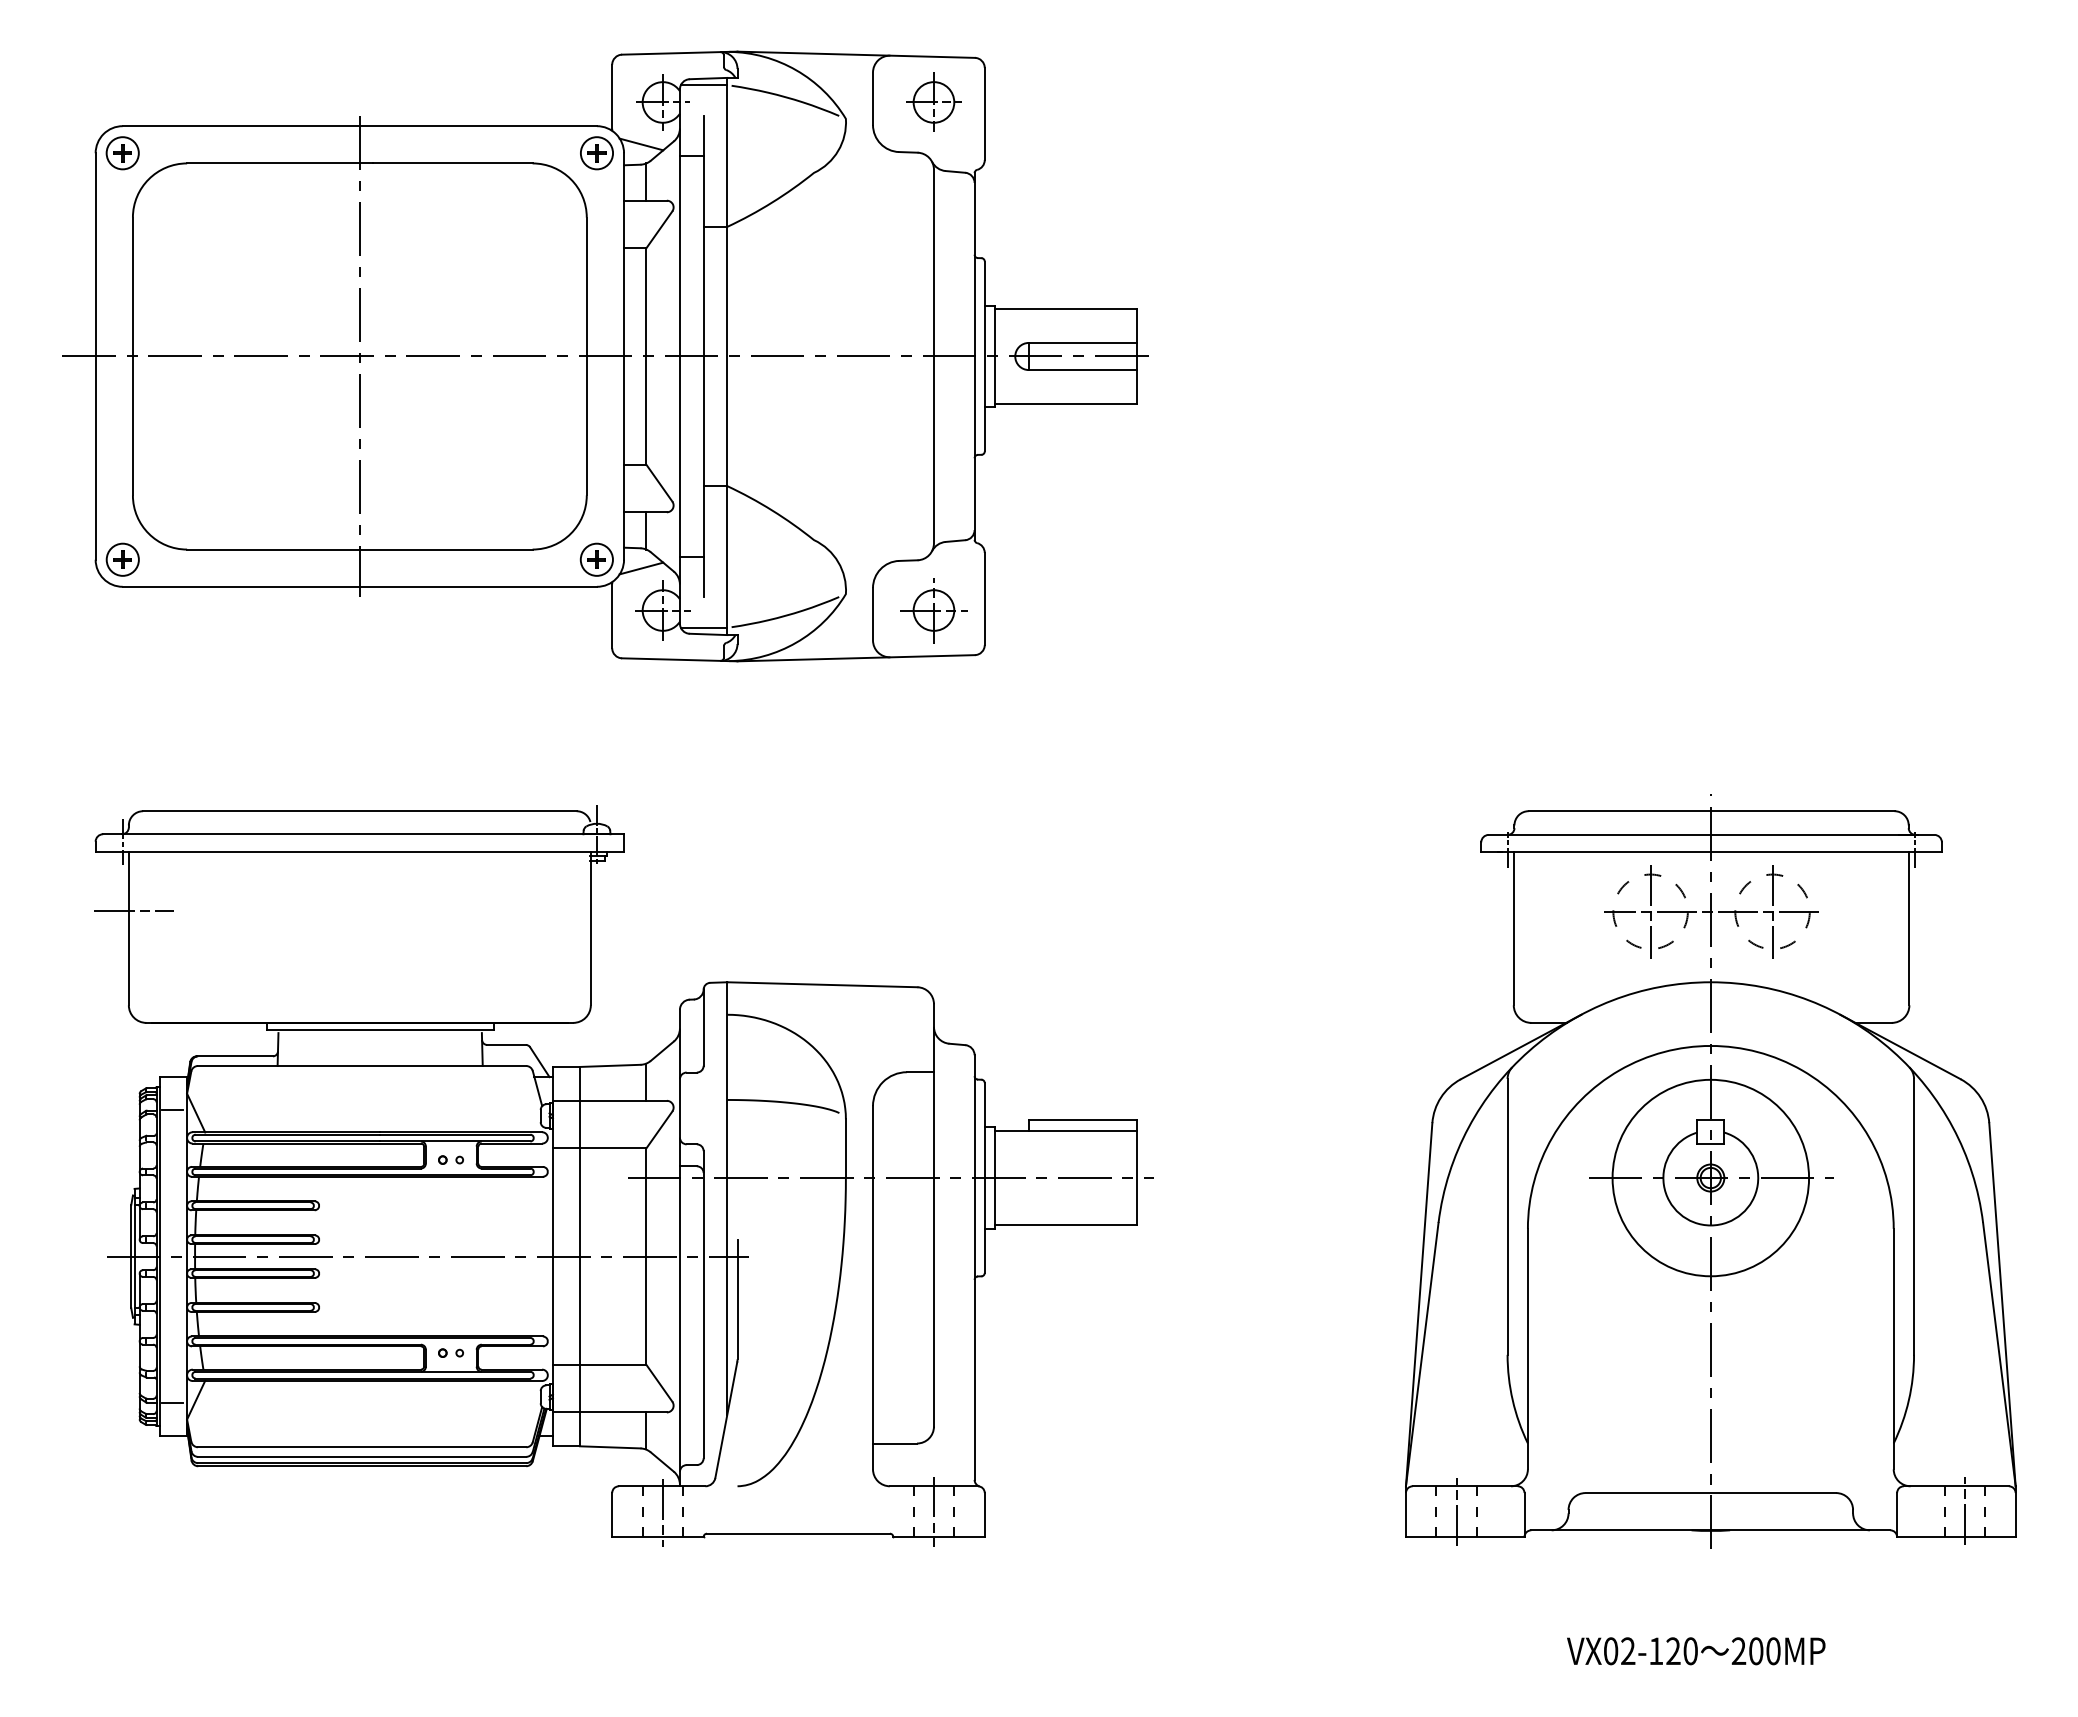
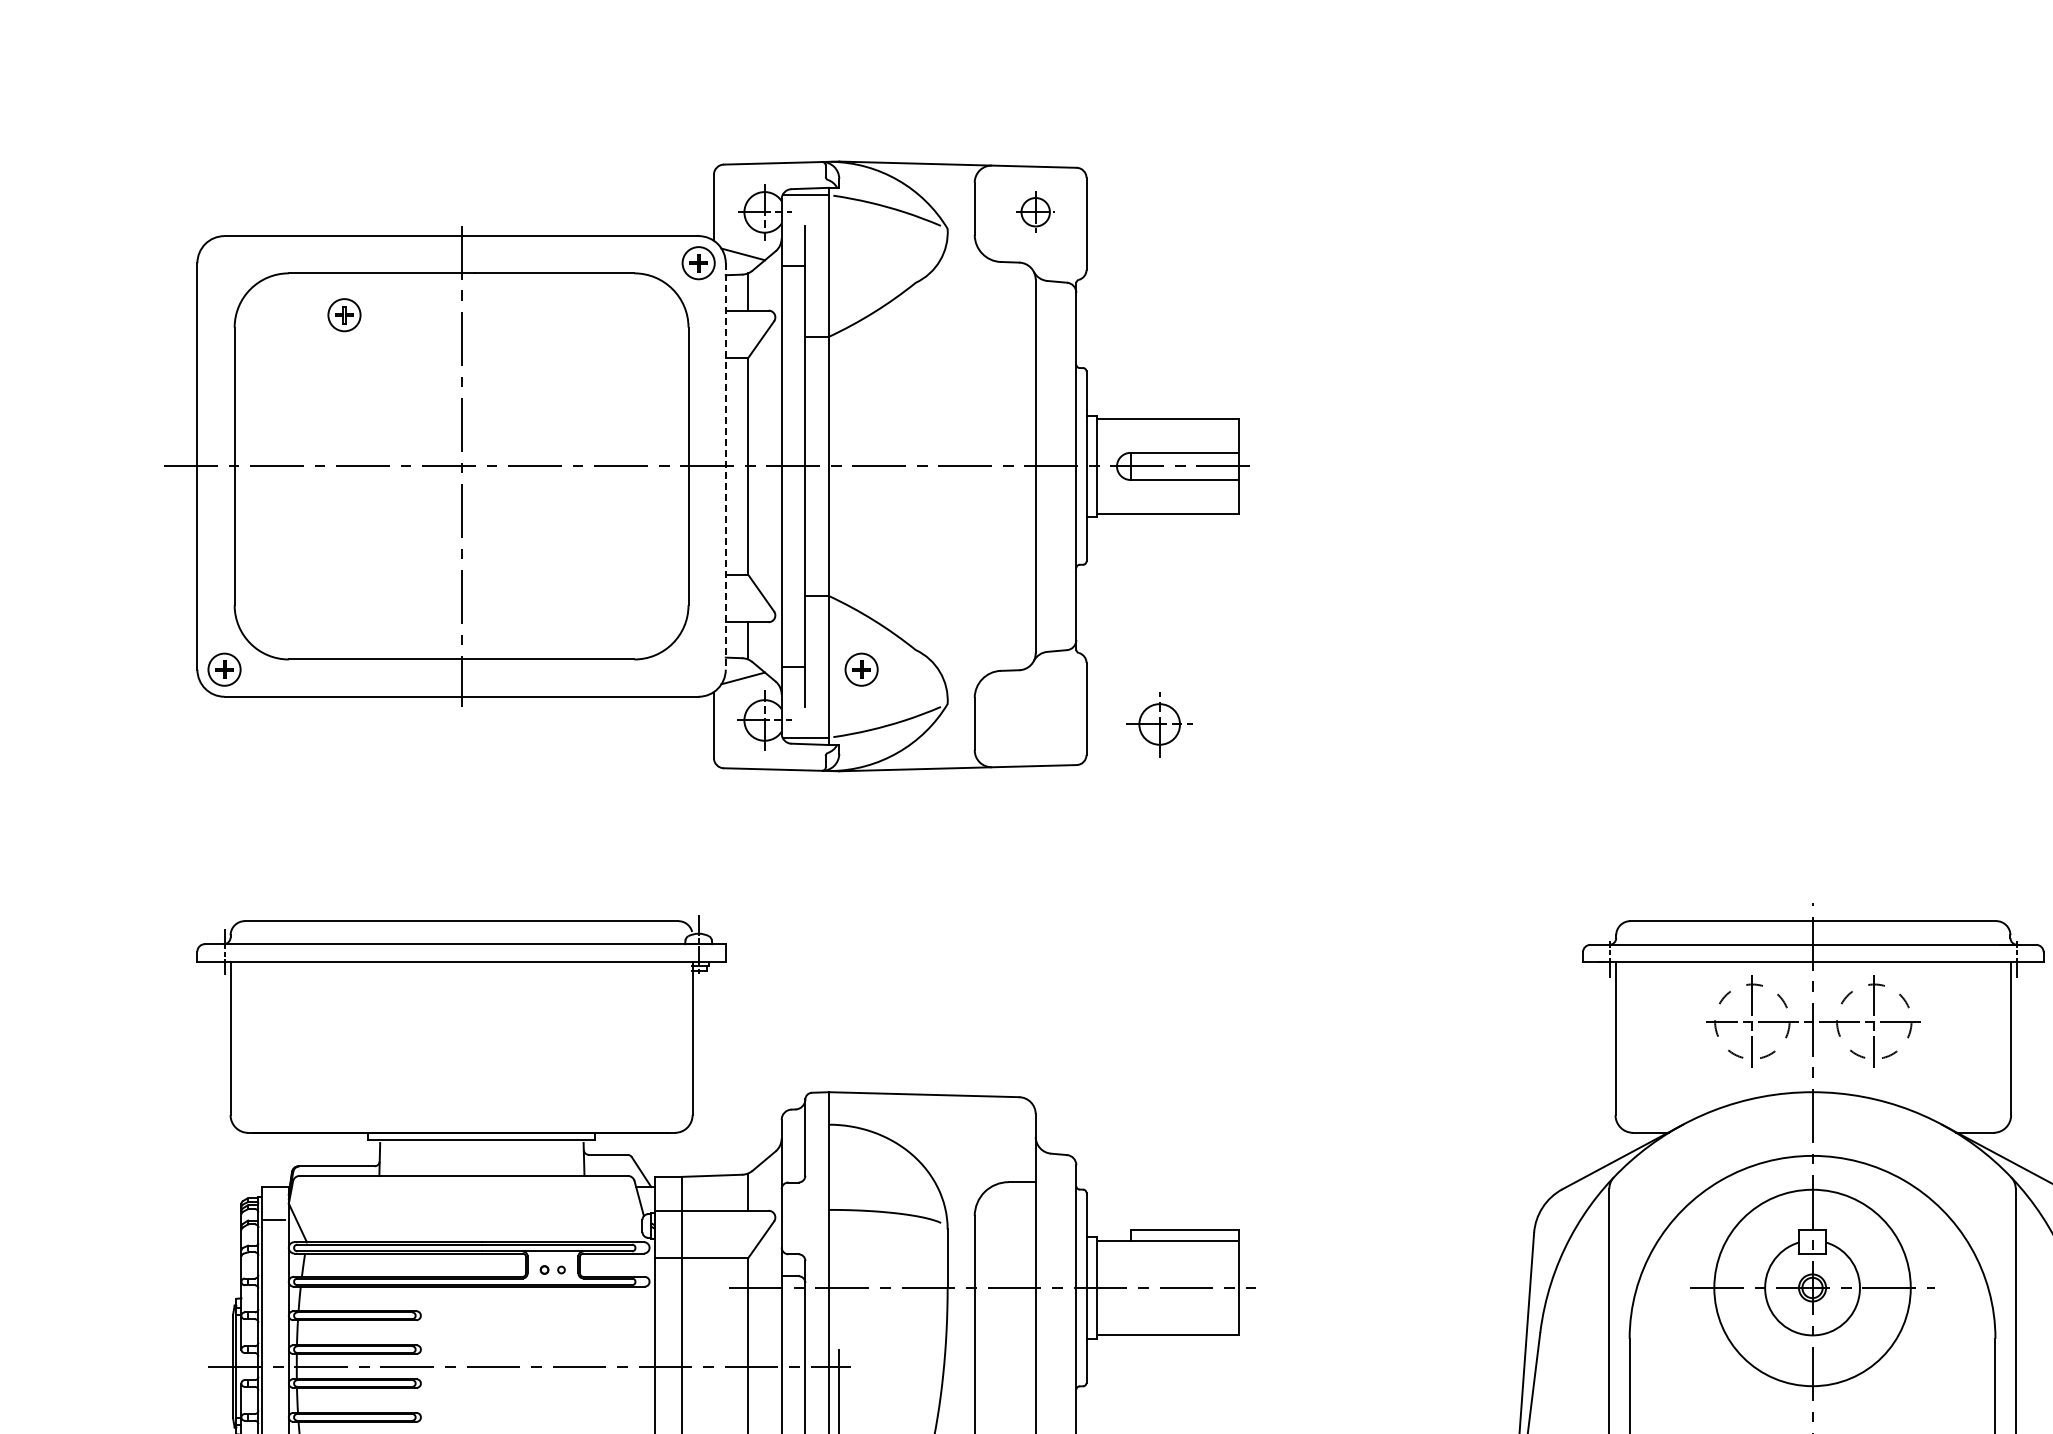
part: (933, 101) -> (1035, 211), size x0.7
part: (122, 153) -> (344, 315), moved
line: (624, 357) -> (726, 467), solid -> dashed
part: (596, 559) -> (861, 669), moved
part: (933, 610) -> (1159, 724), moved
line: (134, 911) -> (236, 1021), removed

